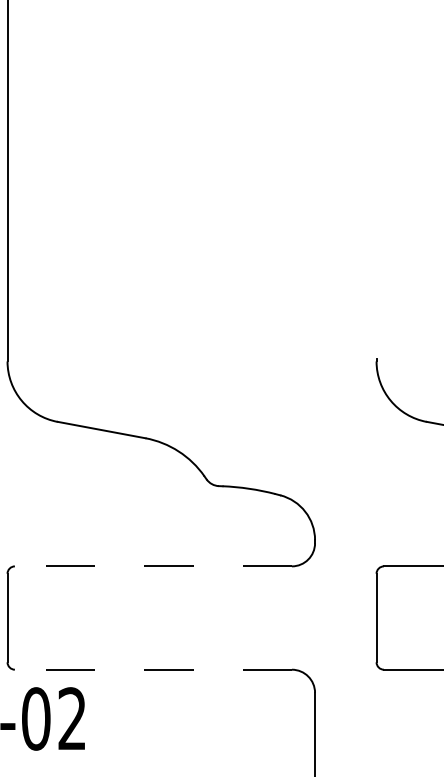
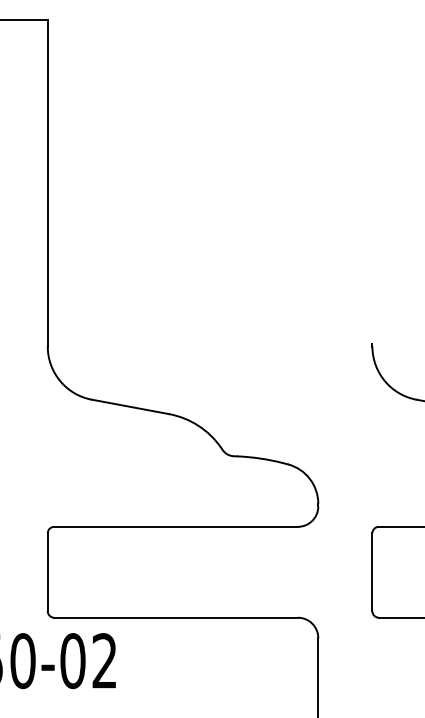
line: (153, 565) -> (176, 526), dashed -> solid
line: (153, 669) -> (176, 617), dashed -> solid

